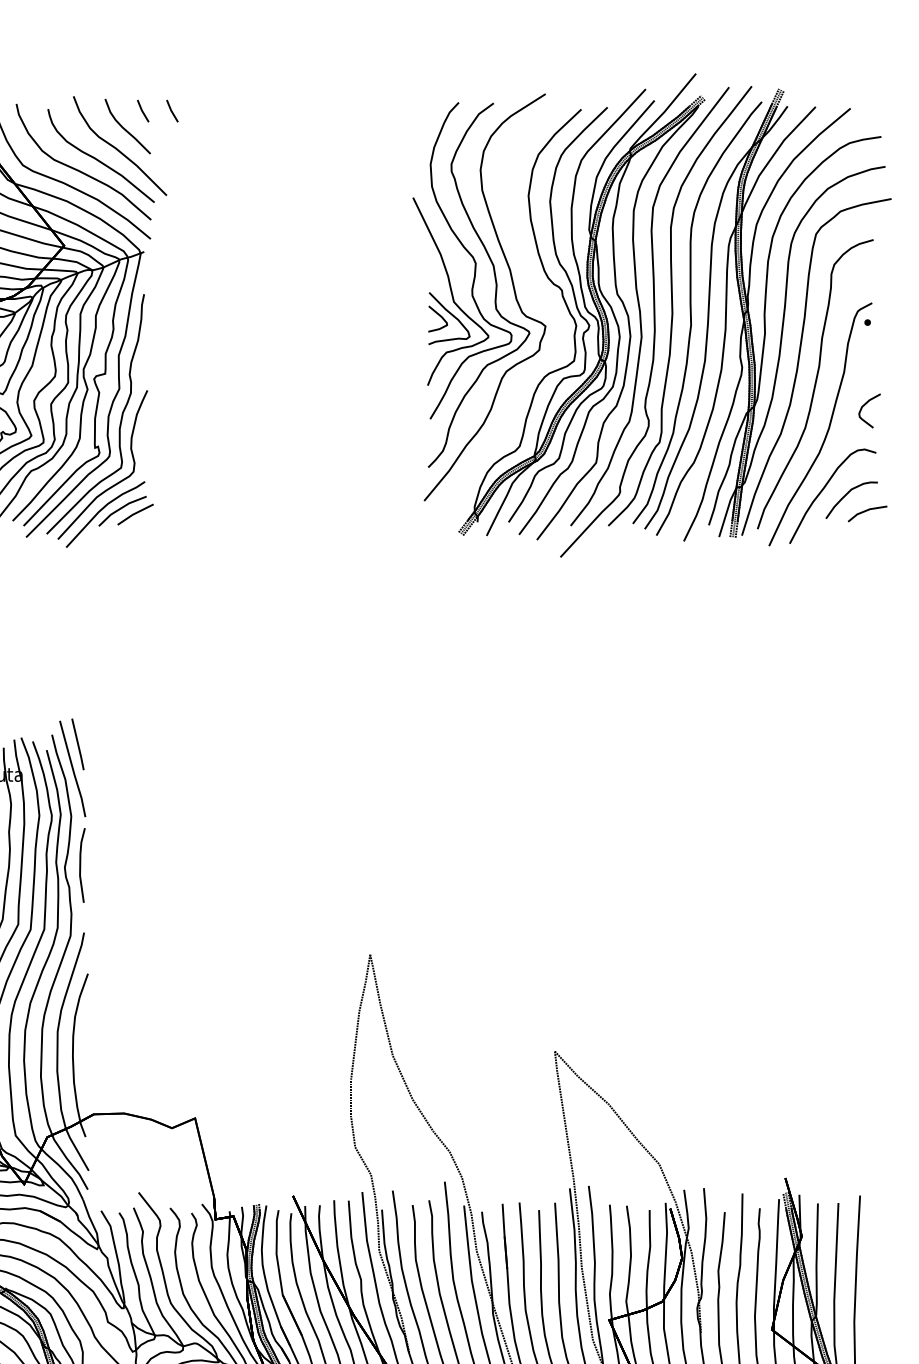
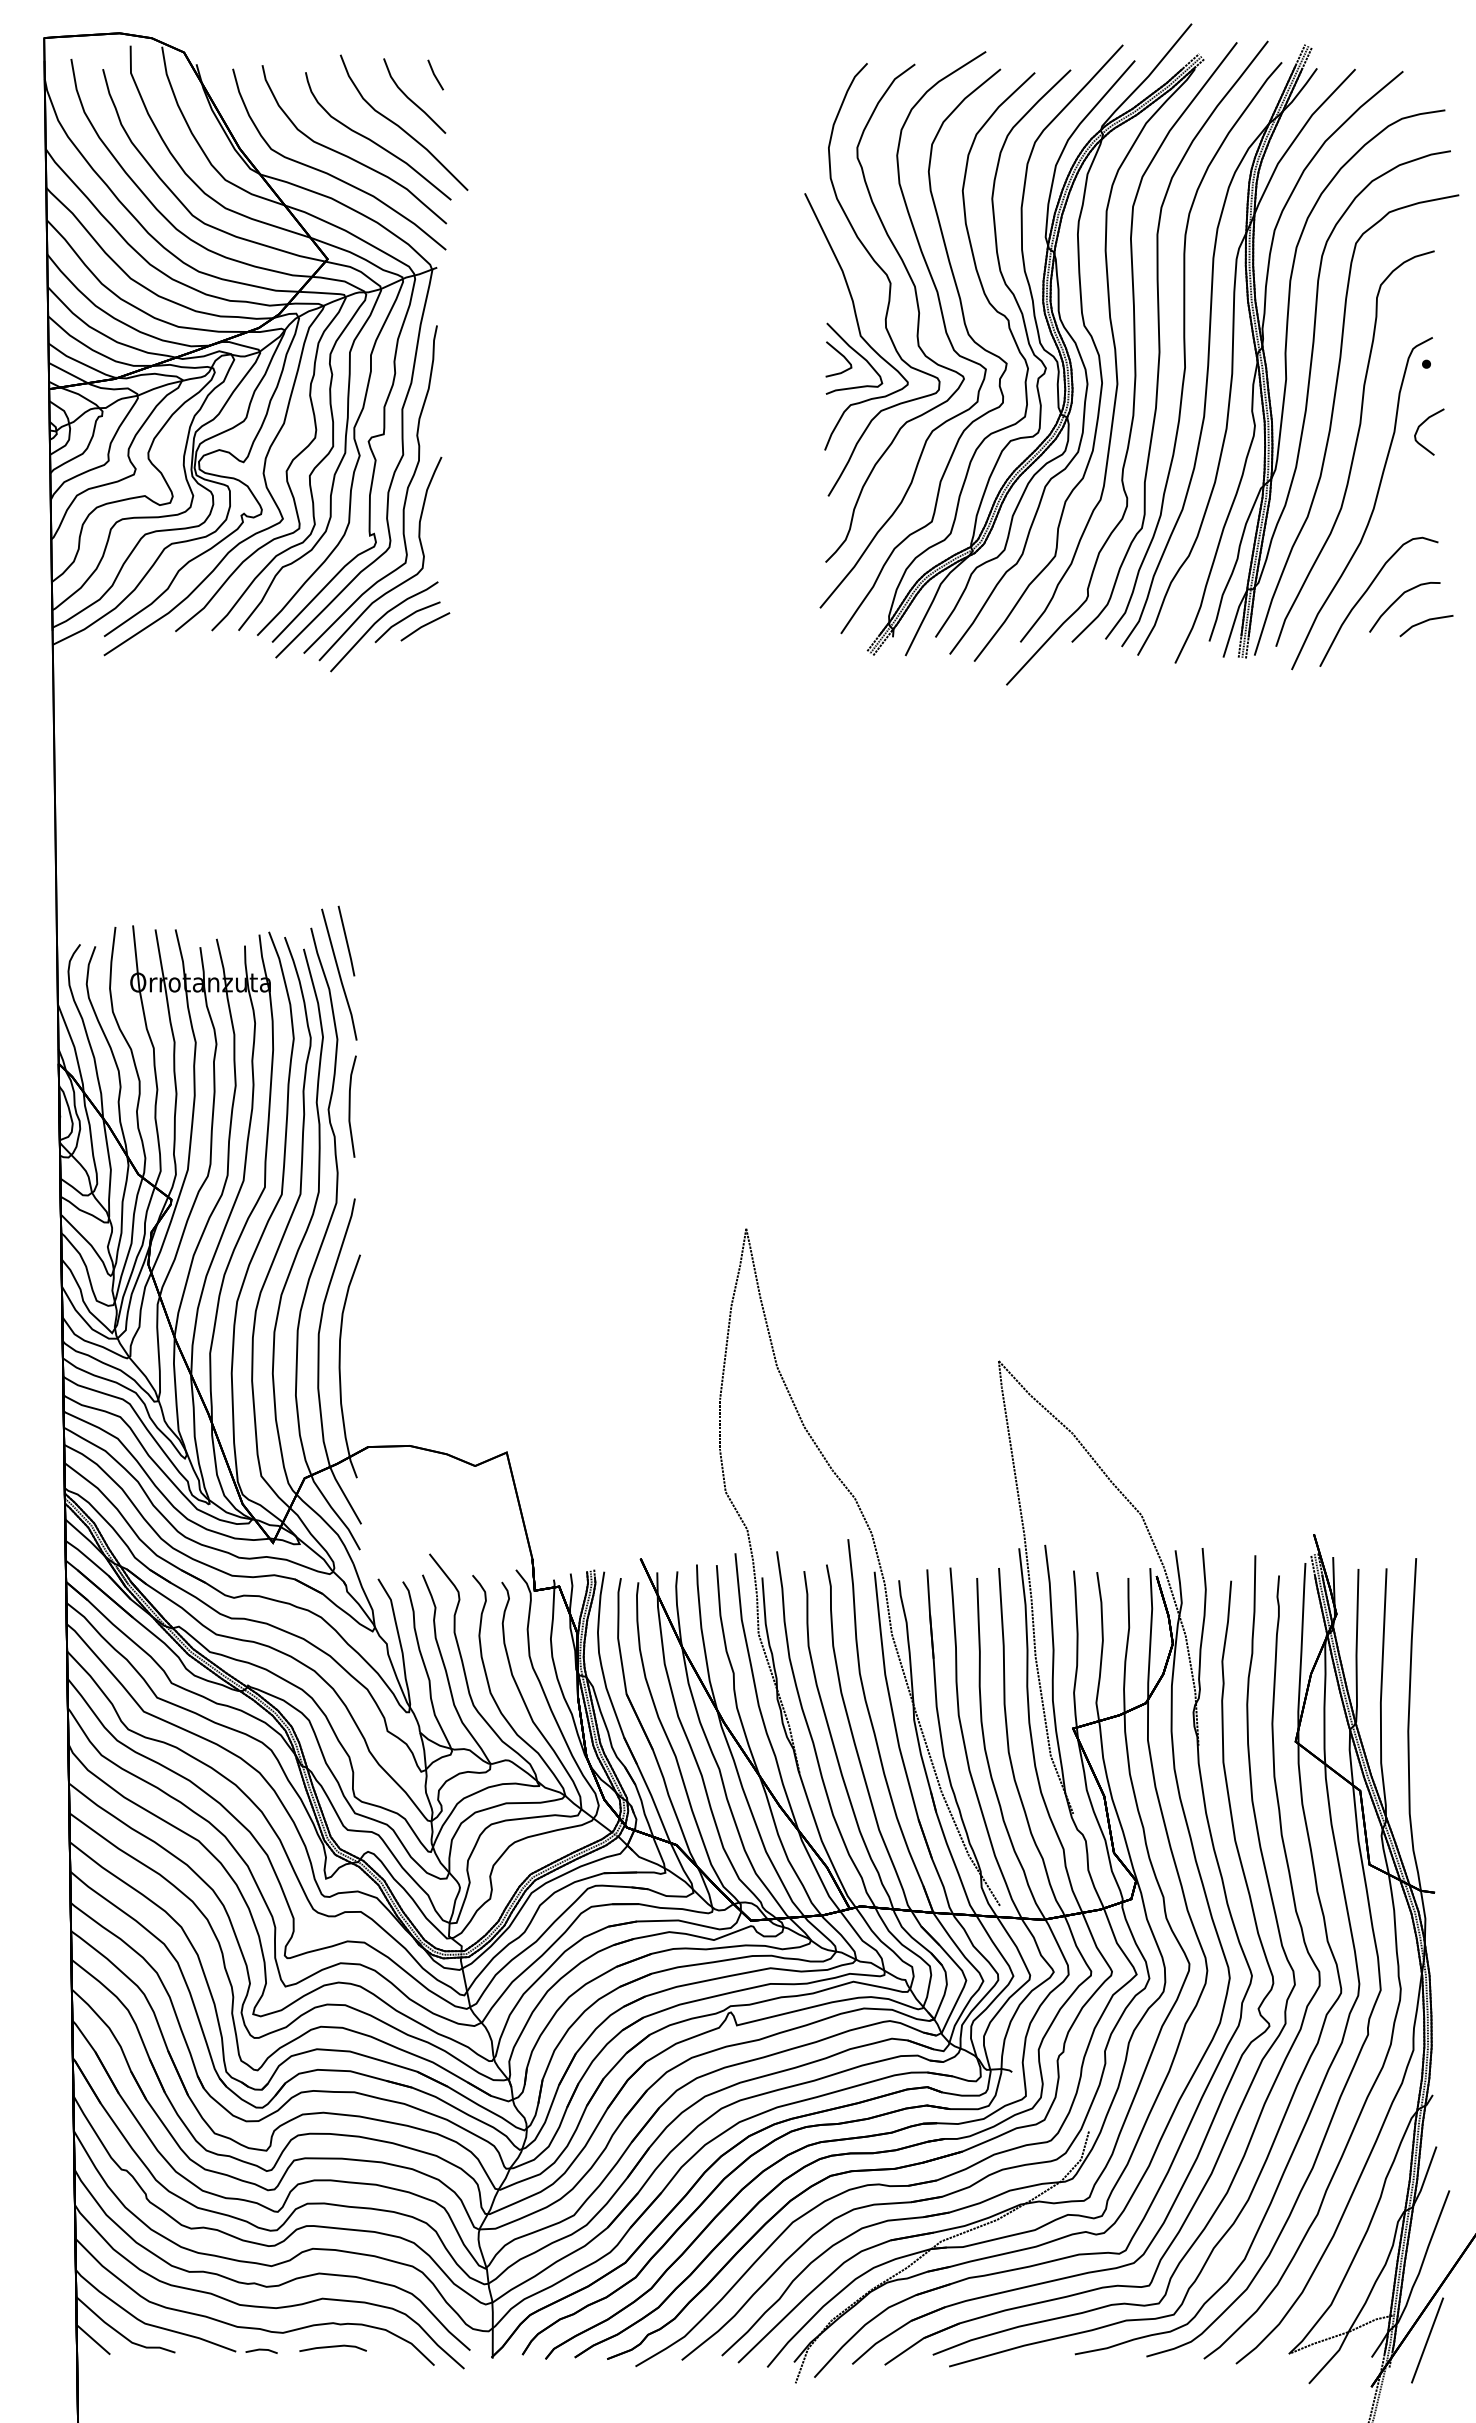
part: (172, 110) -> (475, 74), removed
part: (532, 300) -> (967, 334), added
curve: (864, 405) -> (1422, 424), moved

